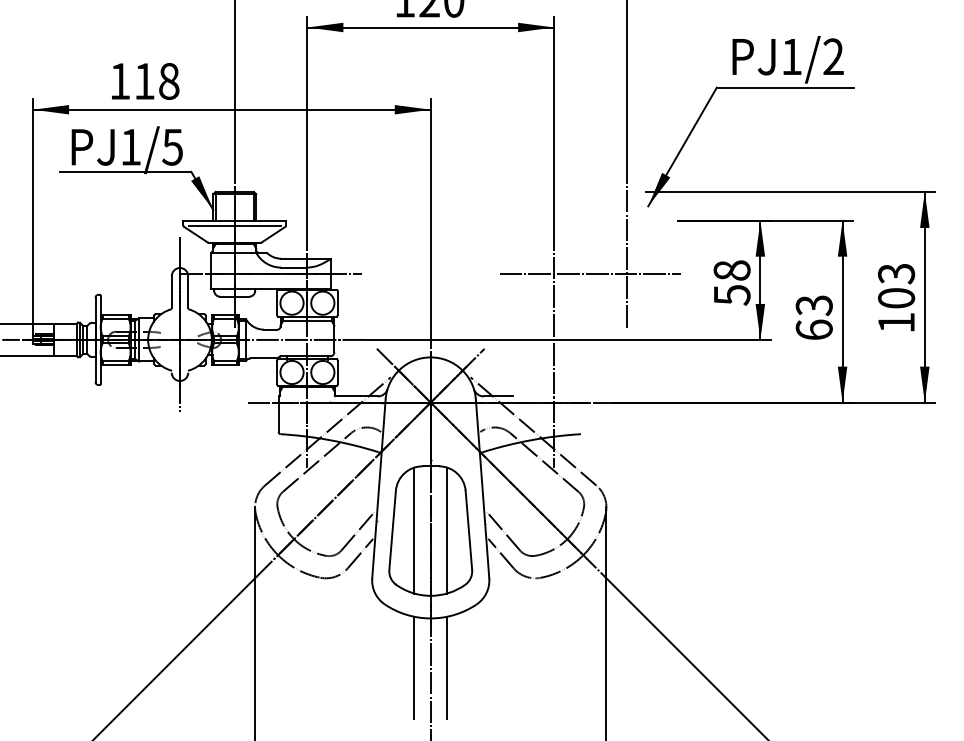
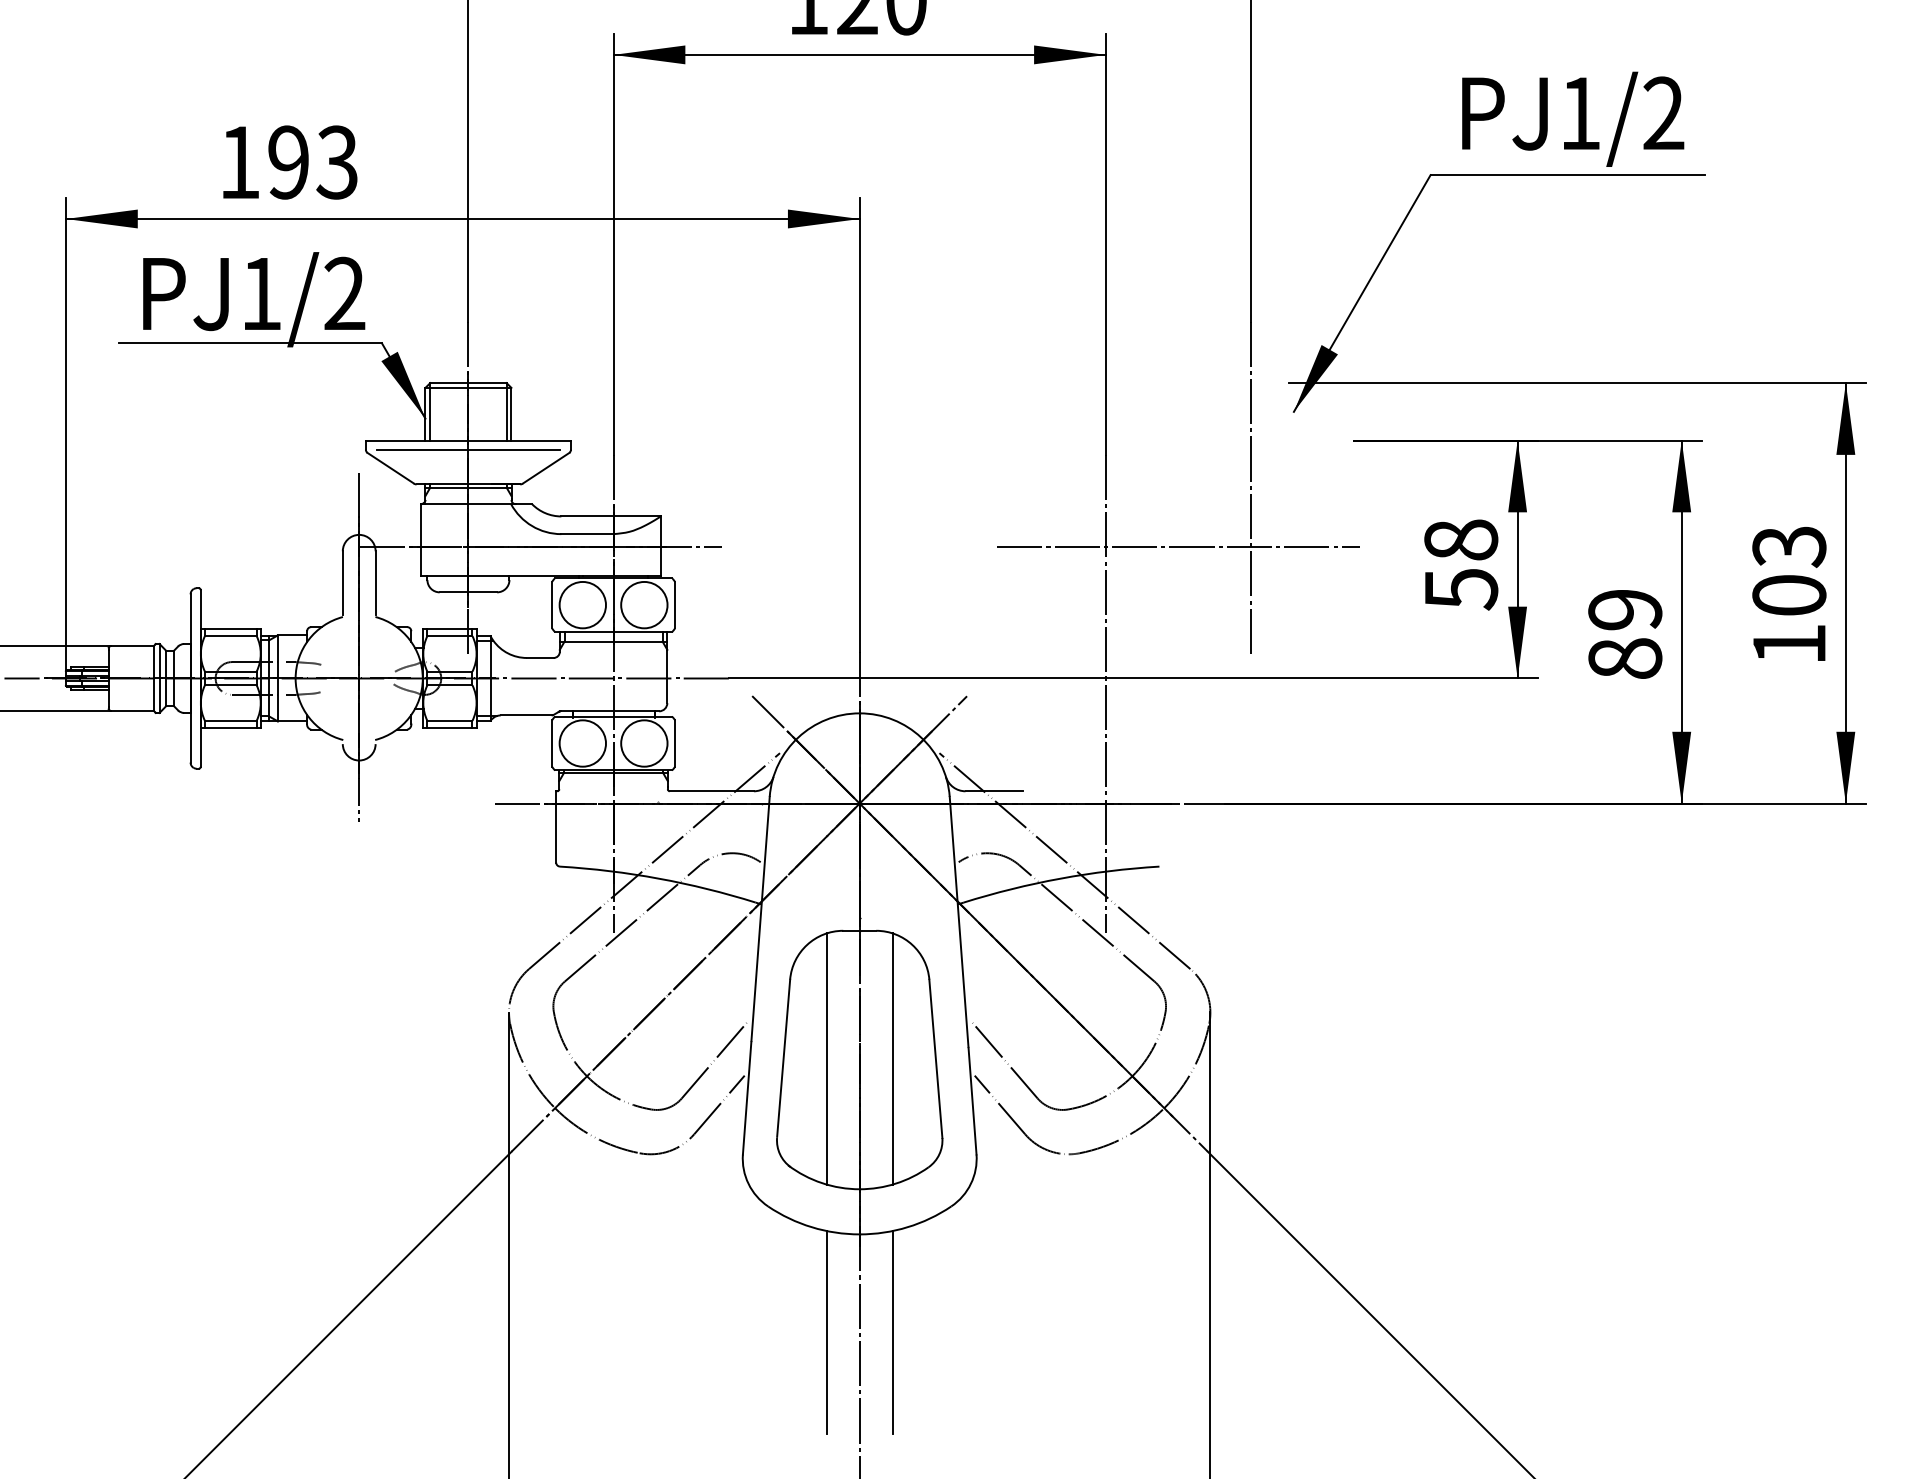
text: (156, 80) -> (312, 160), 118 -> 193
text: (172, 146) -> (344, 292), PJ1/5 -> PJ1/2
text: (813, 317) -> (1623, 633), 63 -> 89

